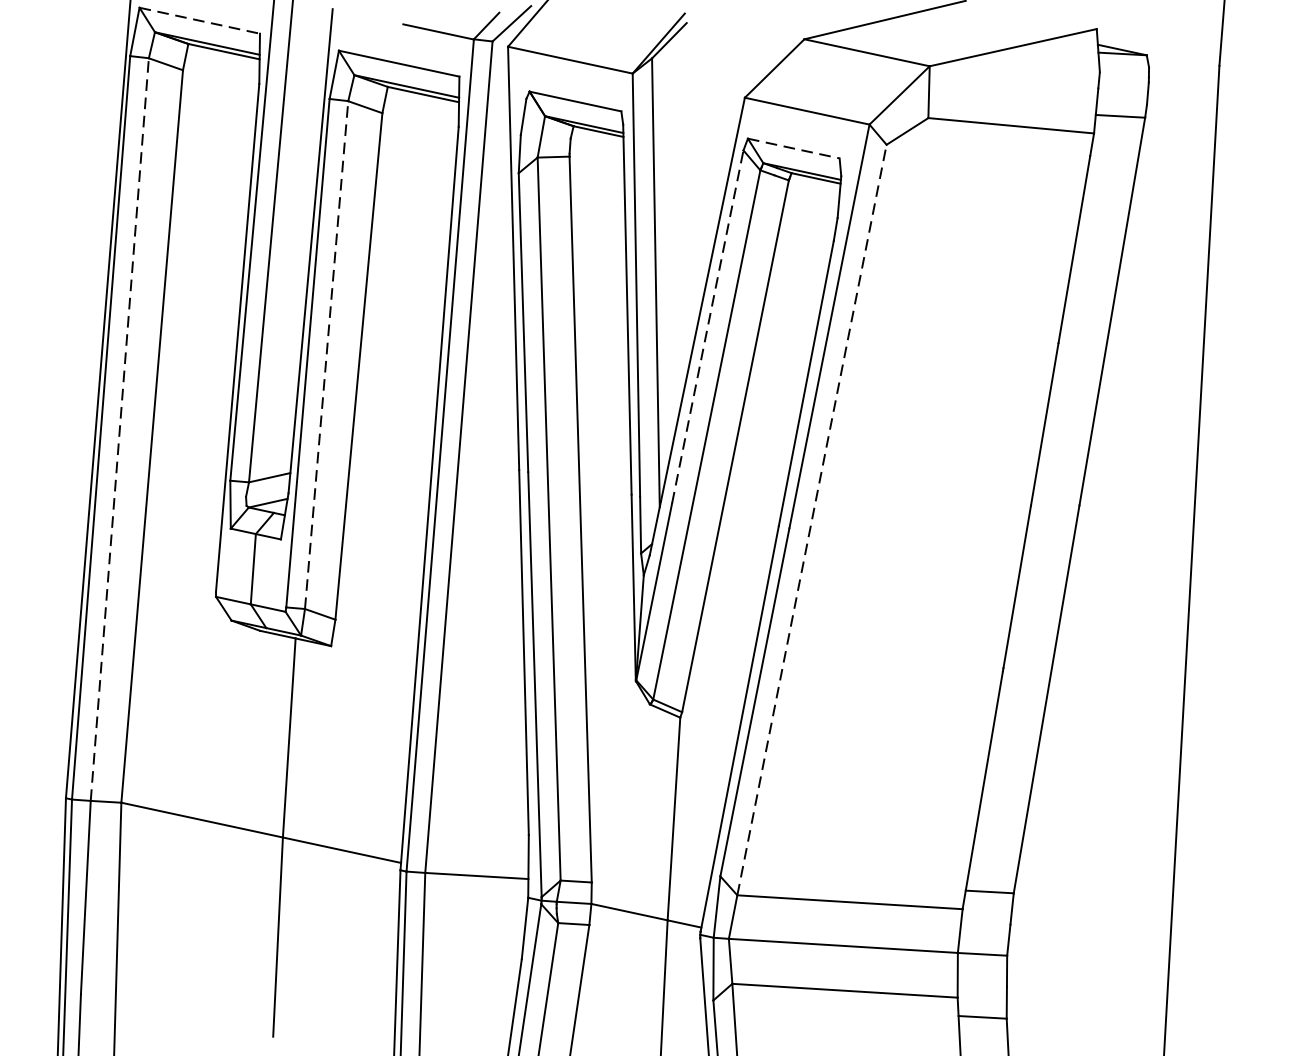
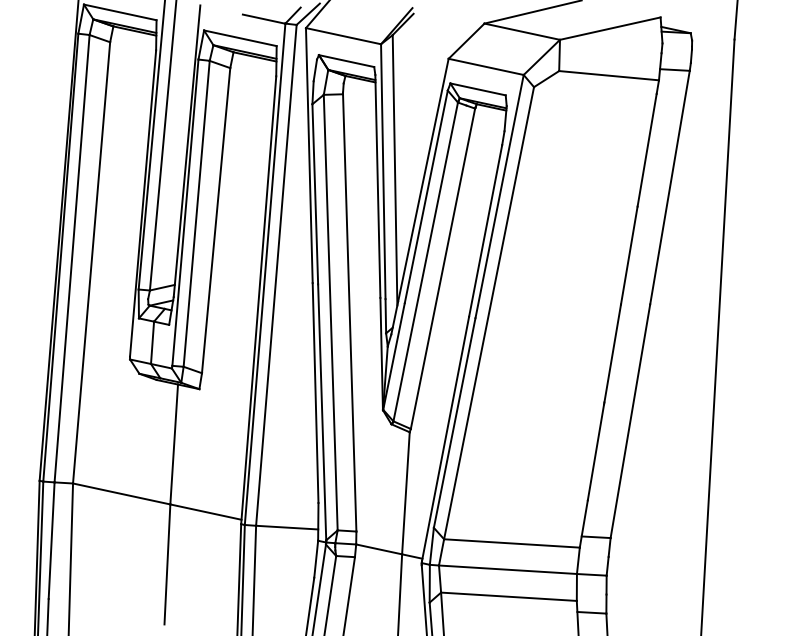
line: (200, 20) -> (120, 12), dashed -> solid
line: (794, 148) -> (478, 89), dashed -> solid
line: (708, 326) -> (426, 196), dashed -> solid
line: (326, 354) -> (196, 213), dashed -> solid
line: (120, 429) -> (72, 258), dashed -> solid
line: (812, 518) -> (489, 312), dashed -> solid

